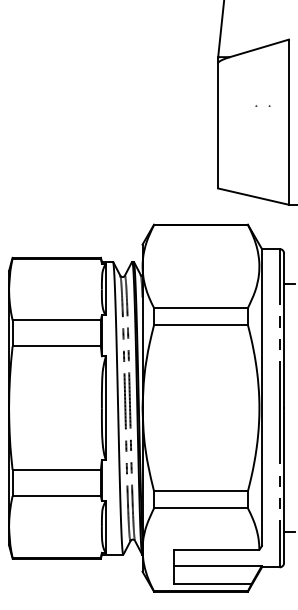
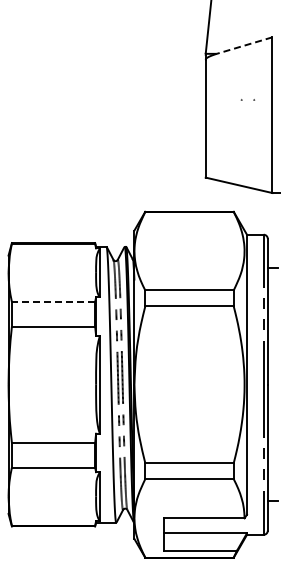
line: (259, 48) -> (244, 45), solid -> dashed
line: (56, 319) -> (53, 301), solid -> dashed

